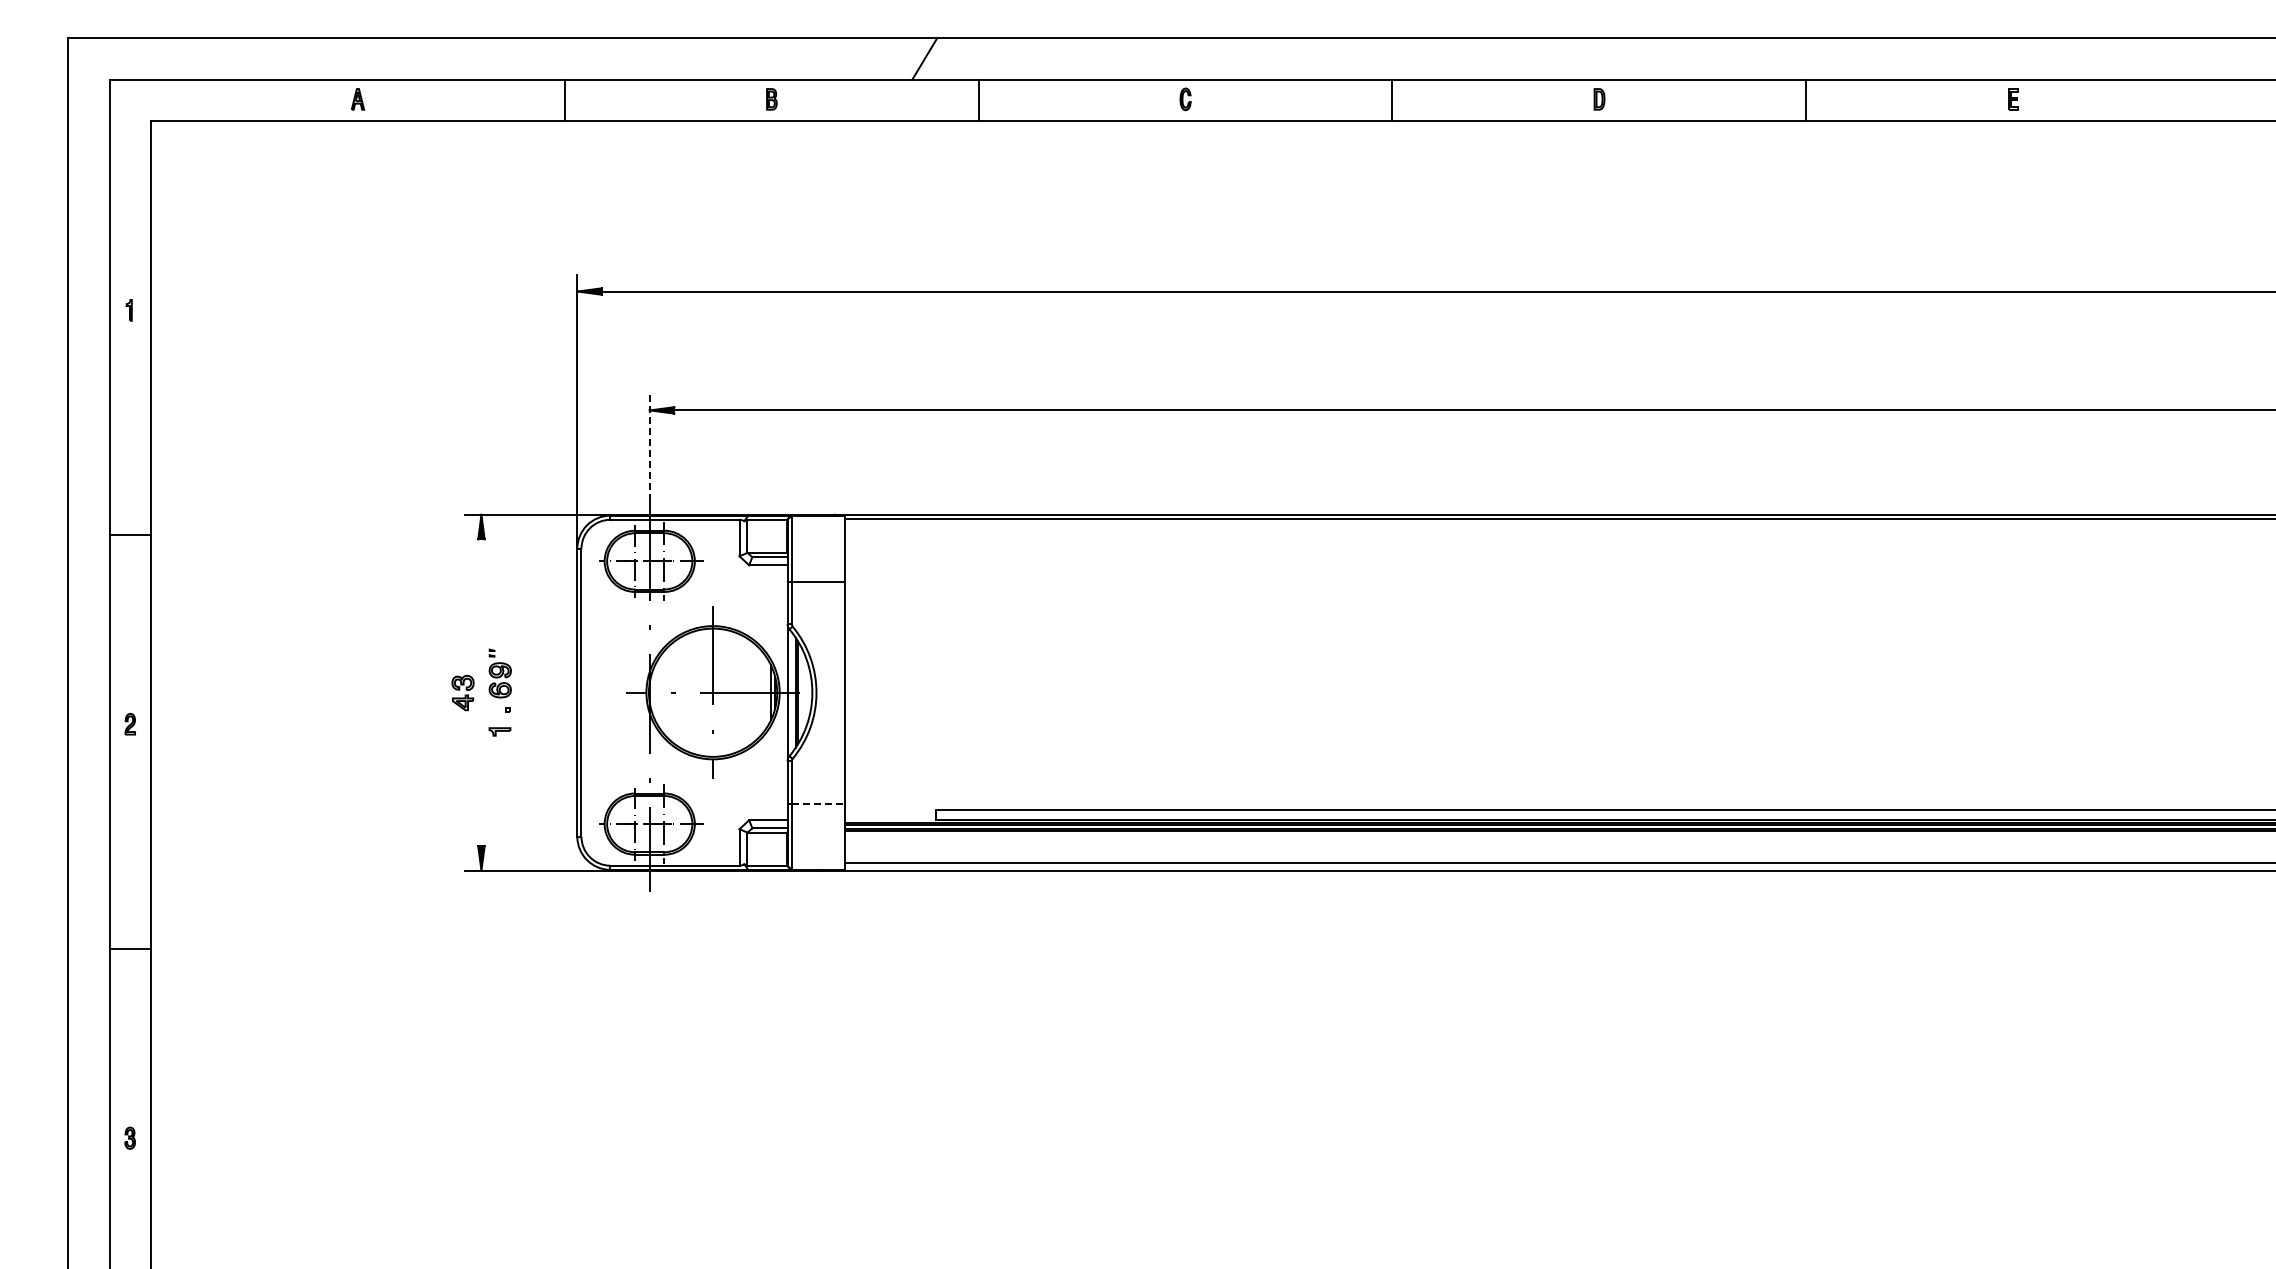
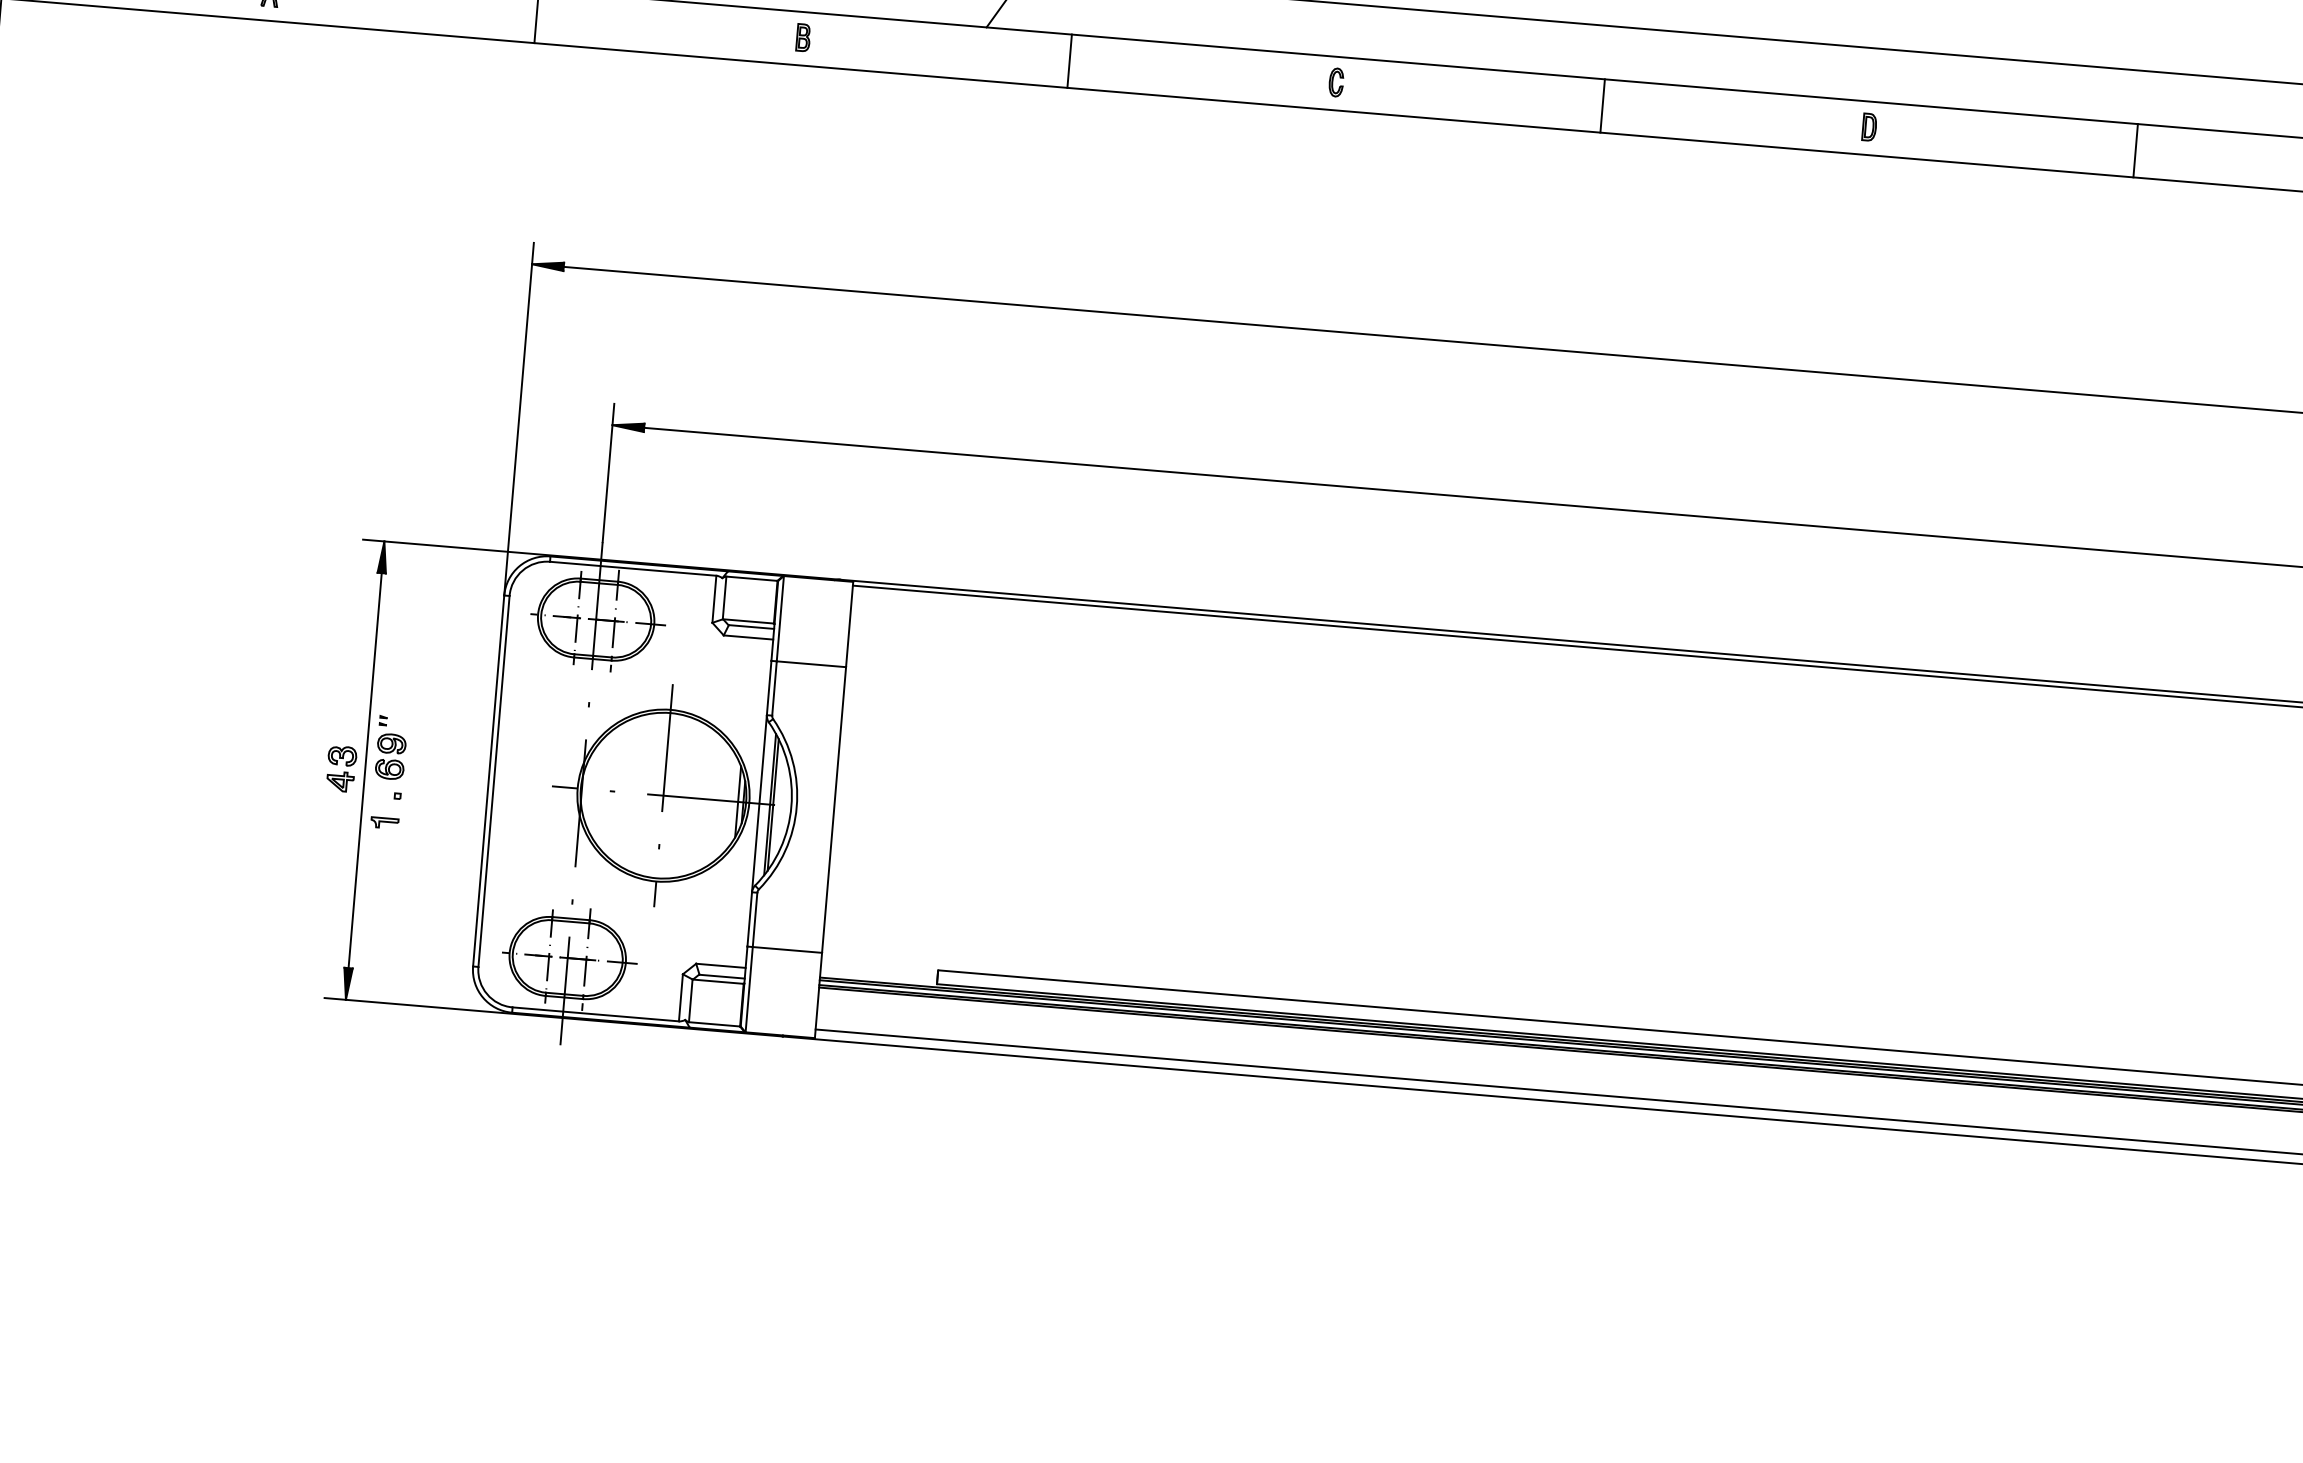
line: (649, 447) -> (608, 472), dashed -> solid
line: (481, 692) -> (365, 770), added
line: (818, 803) -> (787, 949), dashed -> solid

